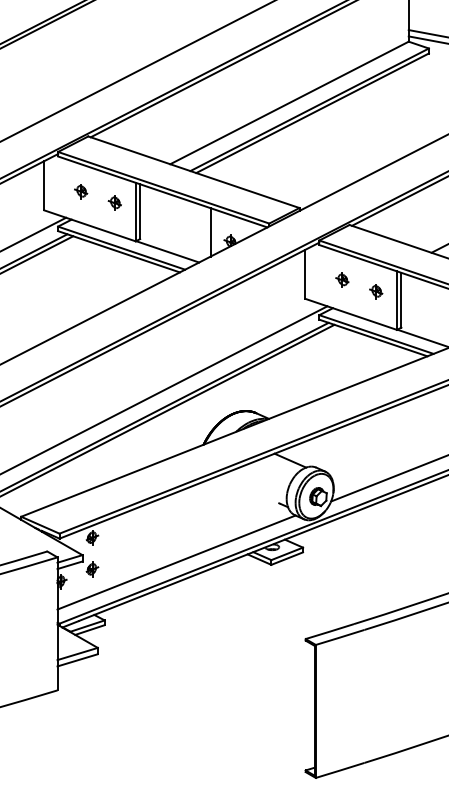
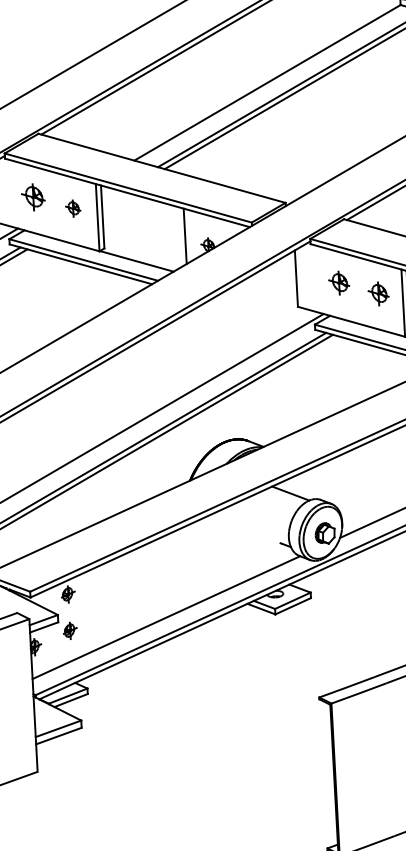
part: (81, 191) -> (34, 197), size x1.6
part: (342, 279) -> (339, 282), size x1.4
part: (376, 291) -> (379, 293), size x1.4

